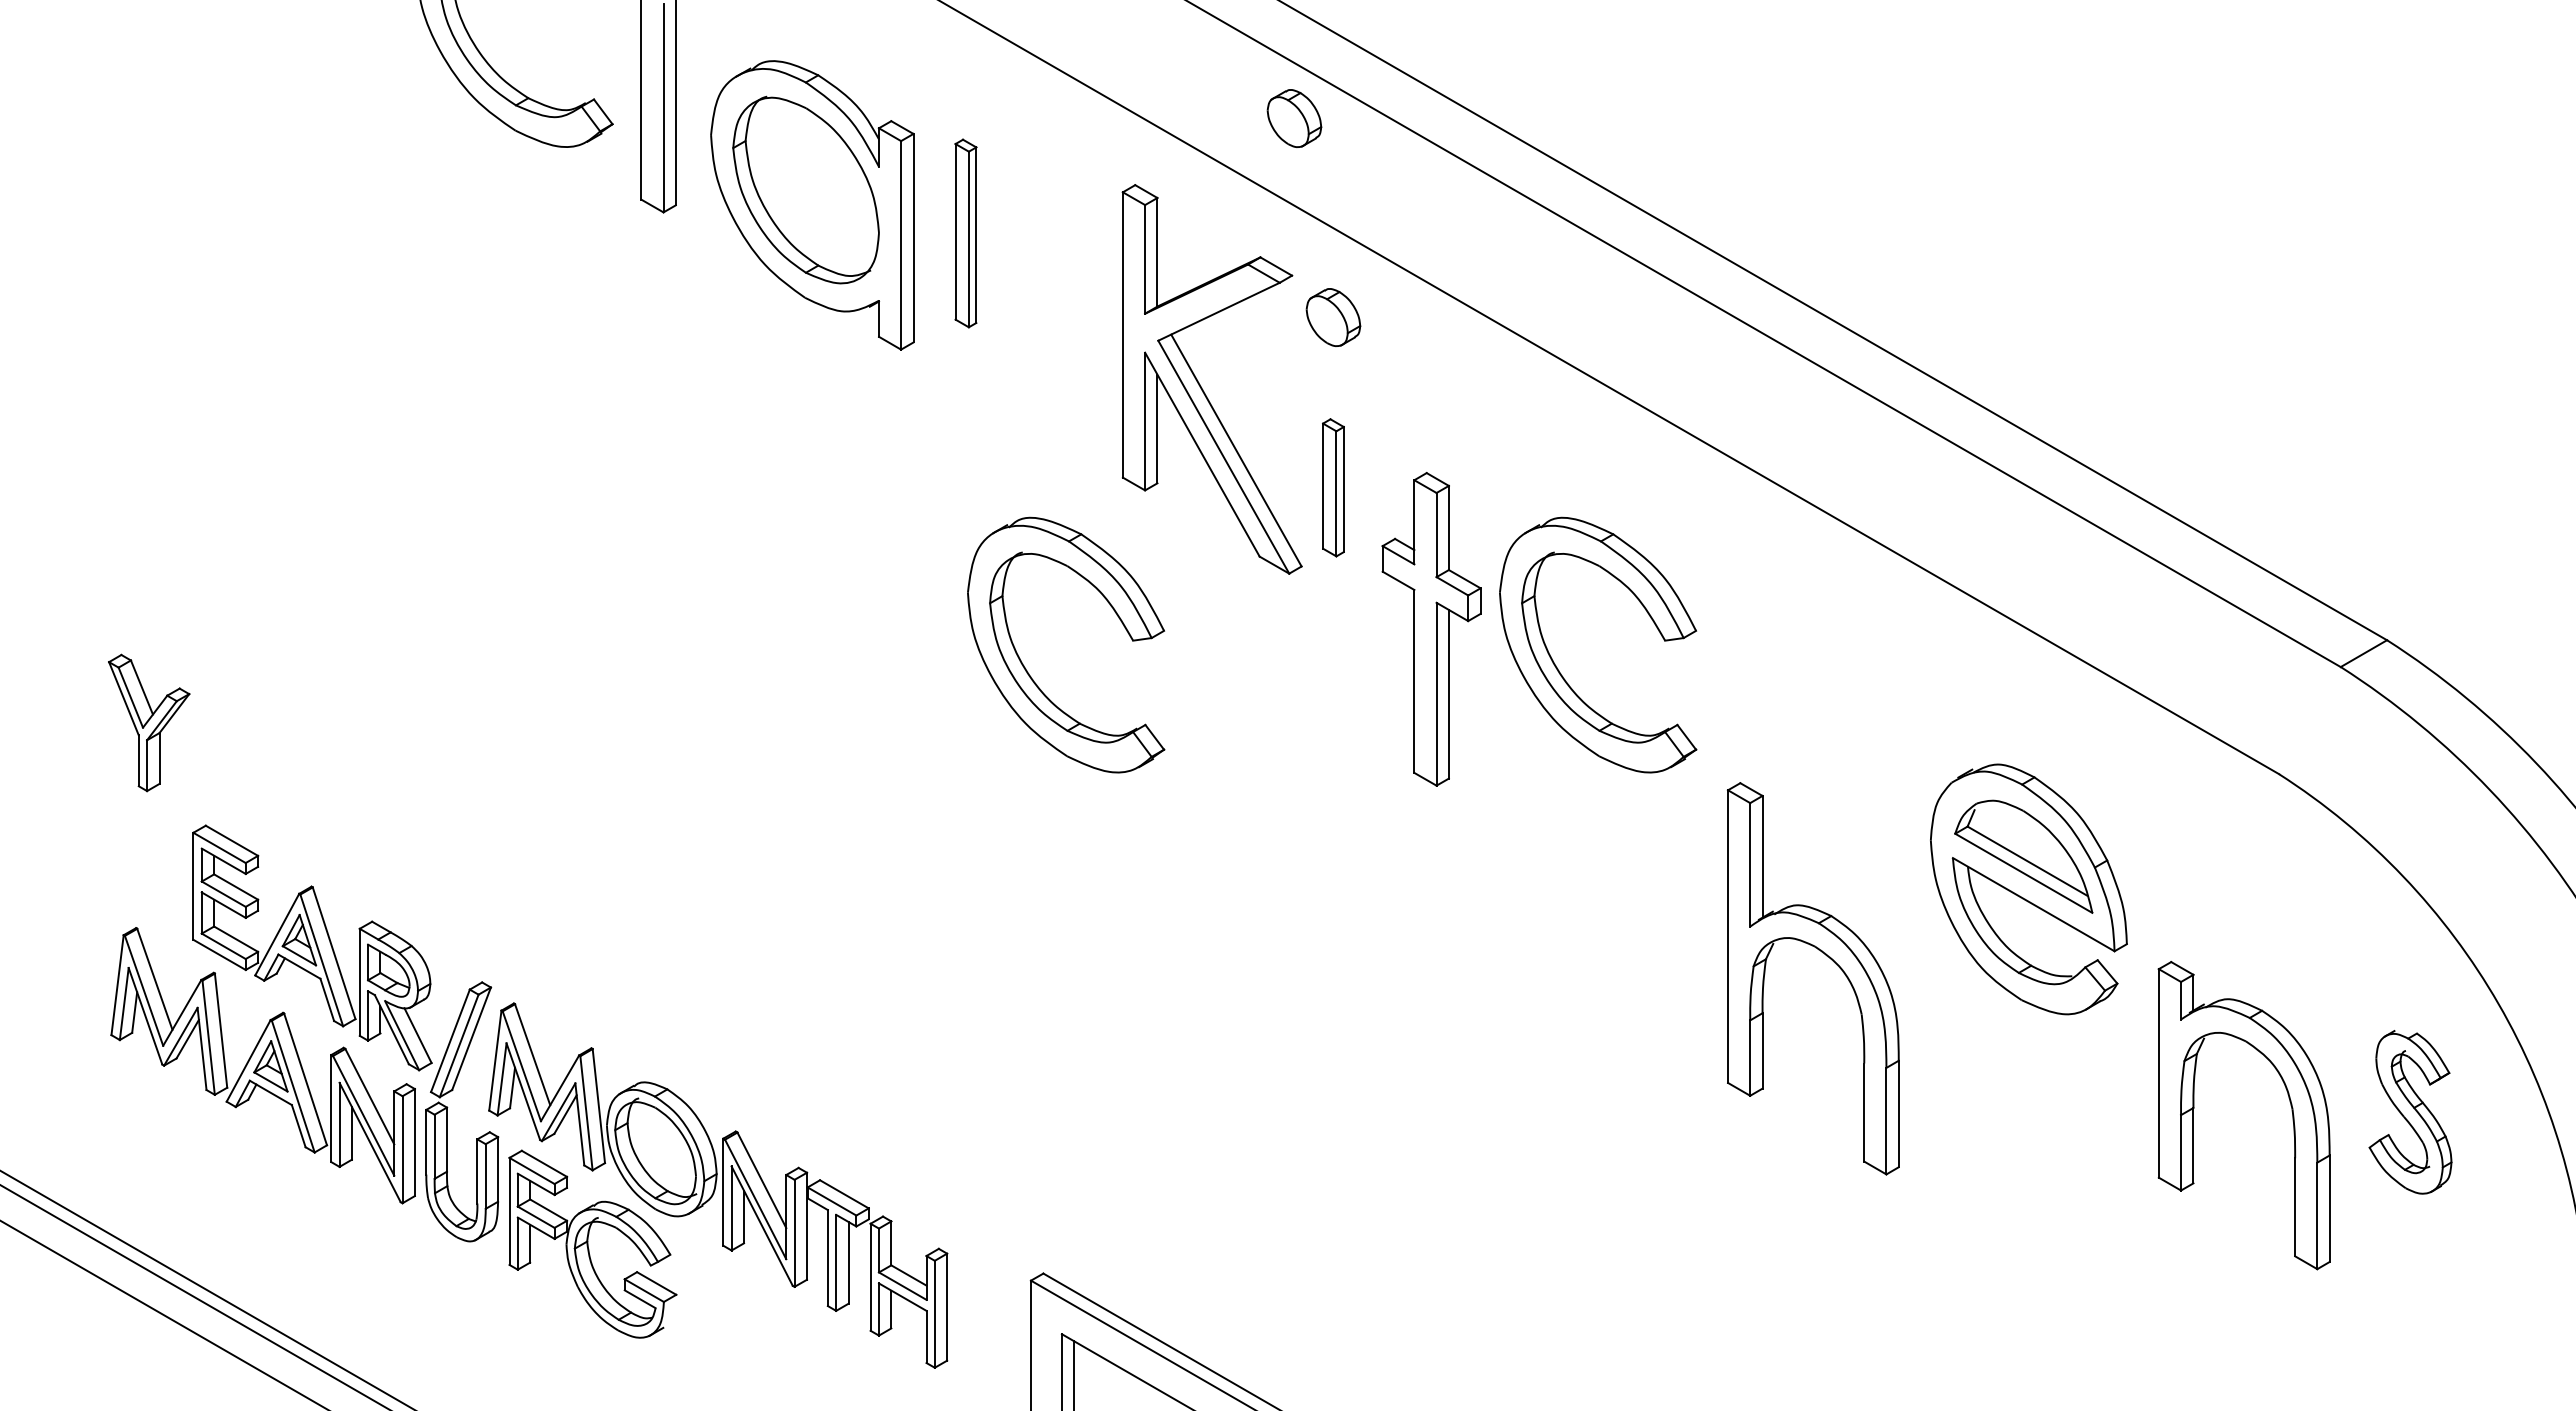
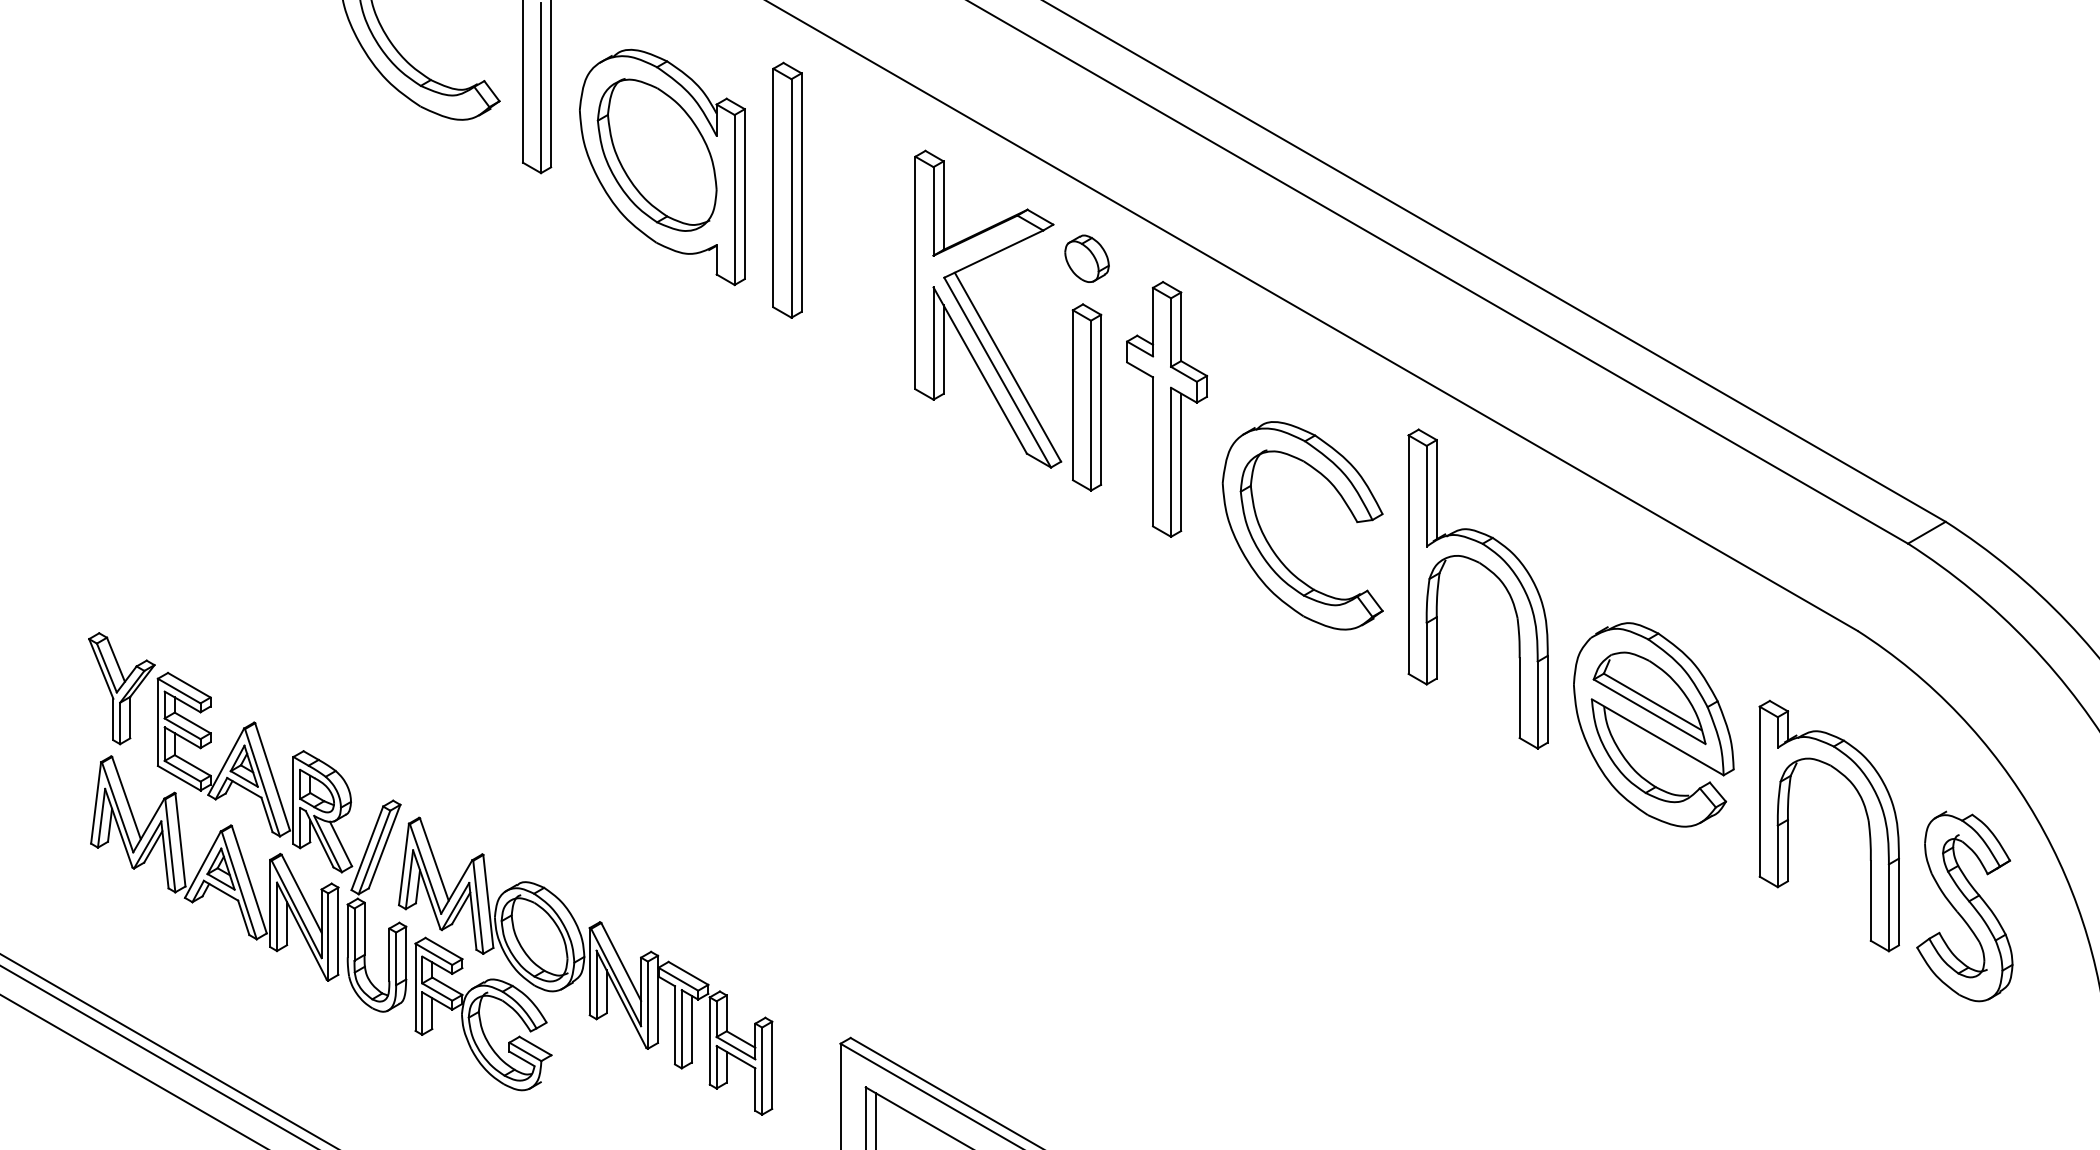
part: (1294, 118) -> (1055, 96), removed
part: (965, 233) -> (787, 190), size x1.67
part: (1333, 487) -> (1087, 397), size x1.67
part: (1431, 629) -> (1166, 409), moved
part: (1026, 668) -> (836, 544), removed
part: (149, 722) -> (122, 688), moved
part: (1831, 960) -> (1492, 574), moved
part: (2290, 1105) -> (1867, 817), moved
part: (2410, 1112) -> (1964, 906), size x1.43

